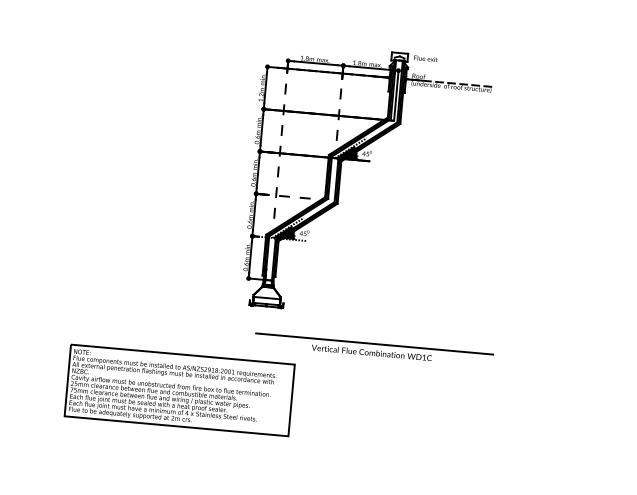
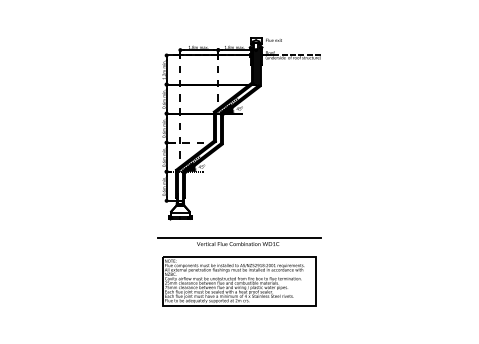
part: (374, 349) -> (239, 241), moved
part: (179, 390) -> (239, 281), moved

